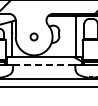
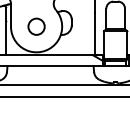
circle: (33, 36) -> (35, 26), size x1.67
line: (44, 65) -> (50, 66), dashed -> solid

